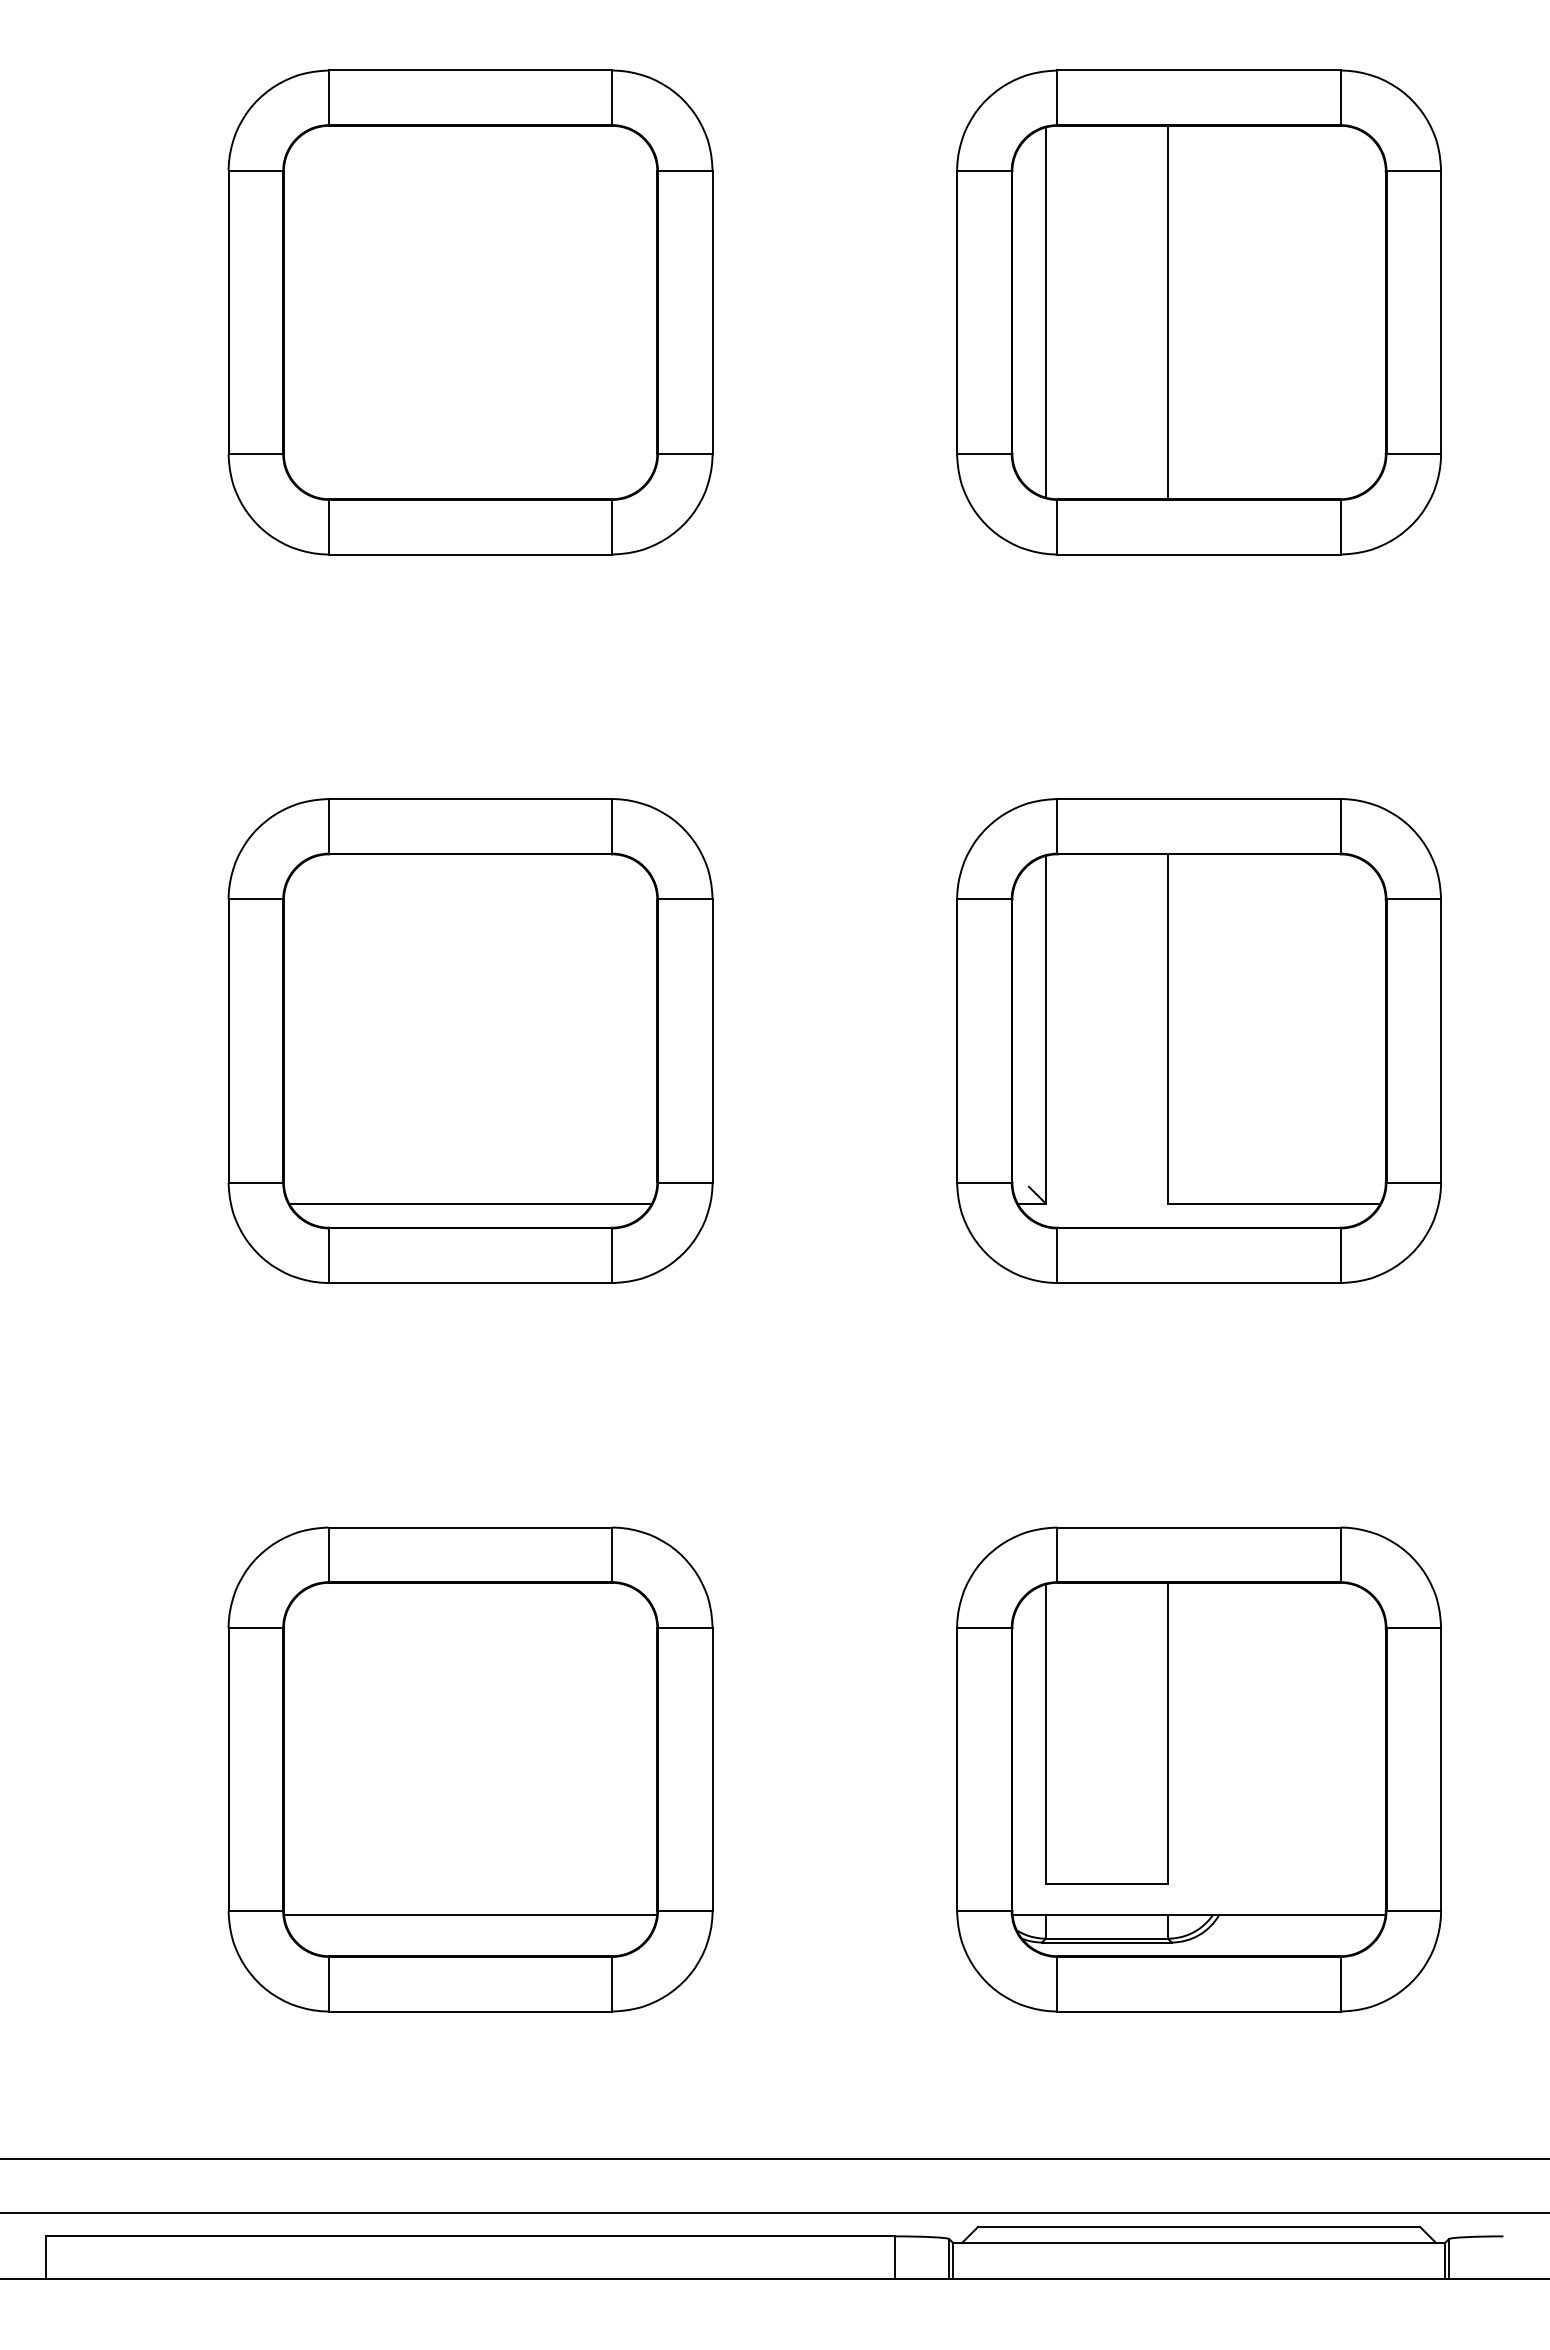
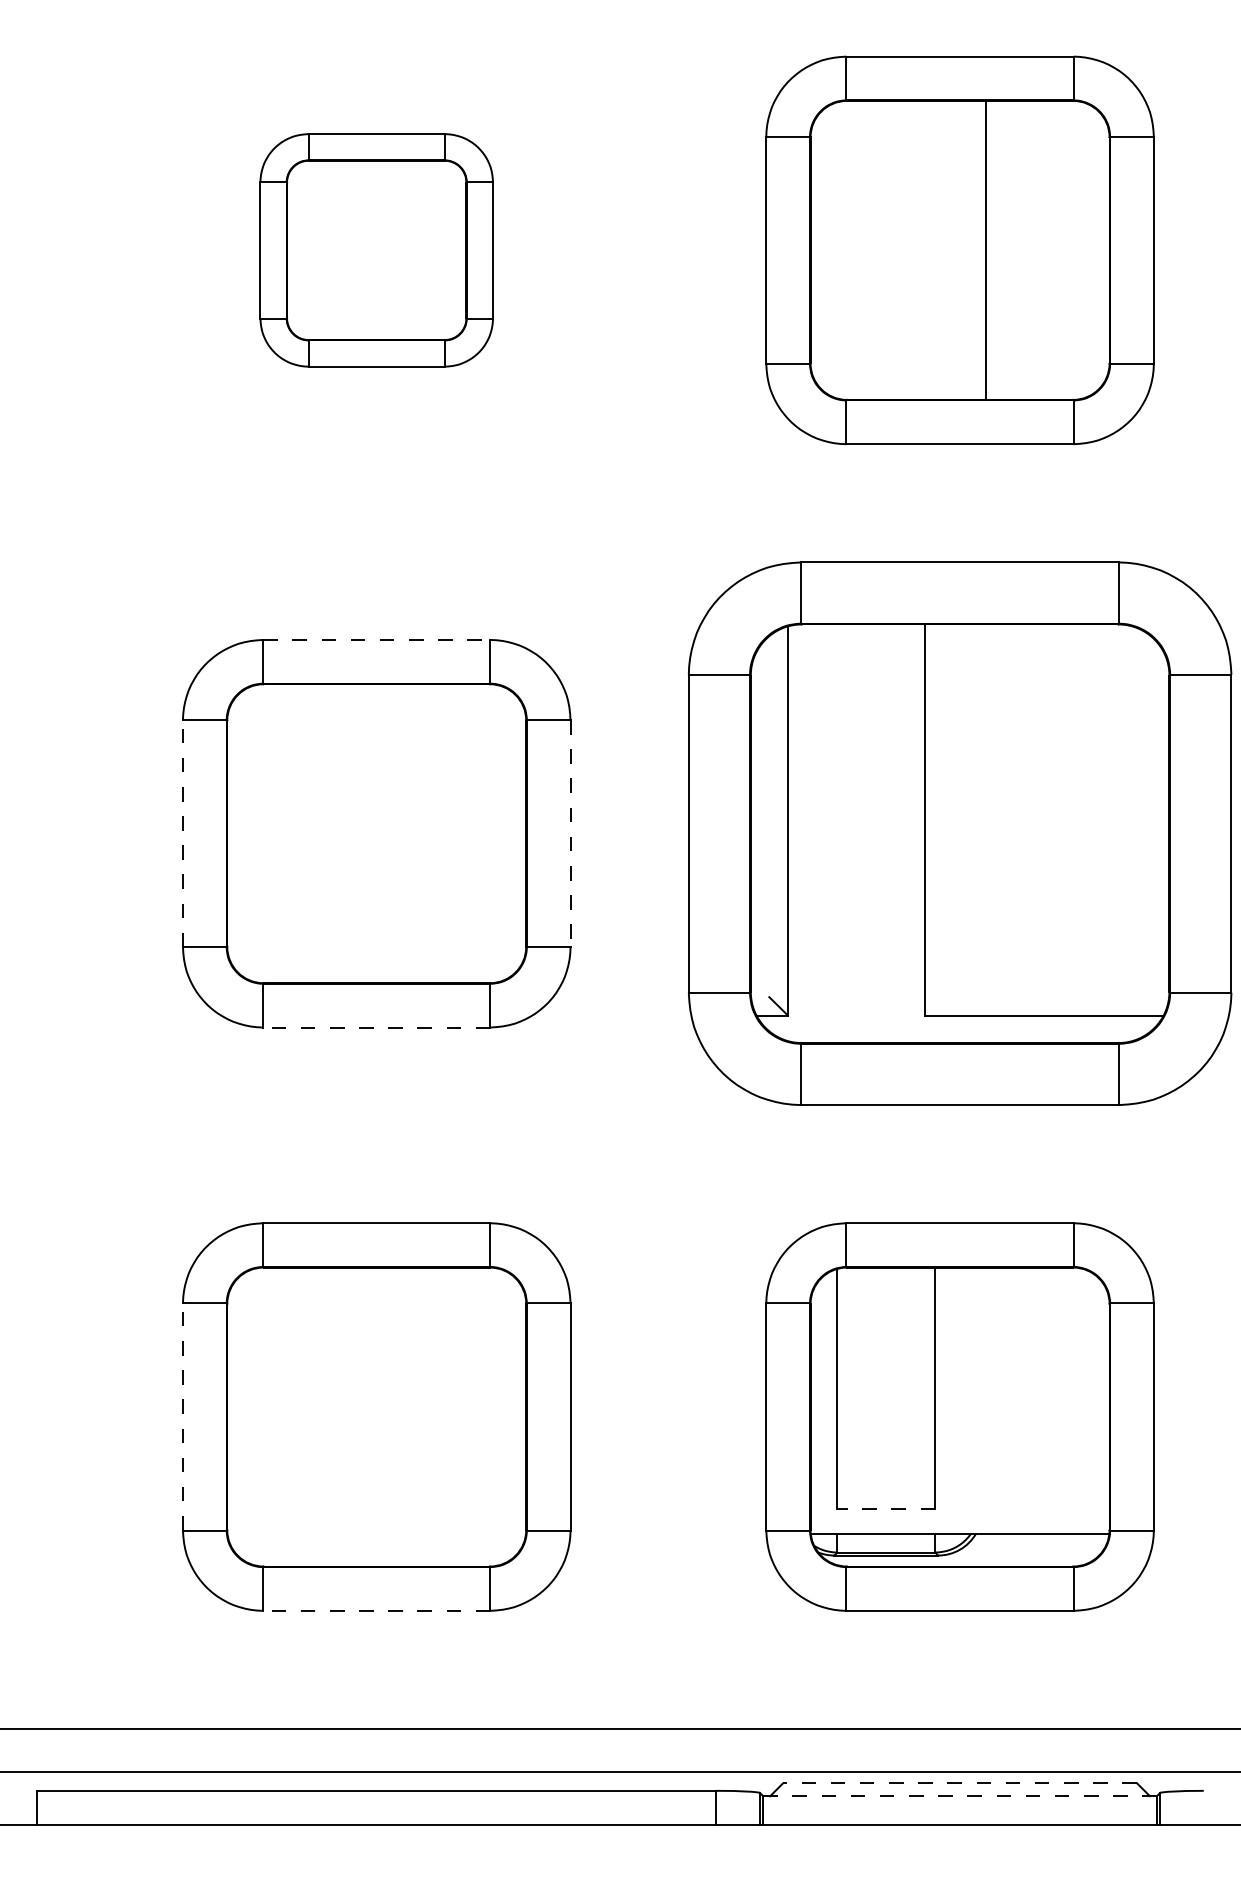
part: (470, 312) -> (376, 250), size x0.6
line: (1045, 312) -> (837, 250), removed
line: (1167, 312) -> (985, 250), moved
line: (470, 799) -> (376, 640), solid -> dashed
part: (1198, 1040) -> (959, 833), size x1.4
line: (228, 1041) -> (182, 834), solid -> dashed
line: (712, 1041) -> (570, 834), solid -> dashed
line: (470, 1203) -> (376, 963), removed
line: (470, 1283) -> (376, 1027), solid -> dashed
line: (228, 1769) -> (182, 1417), solid -> dashed
line: (1106, 1884) -> (885, 1509), solid -> dashed
line: (470, 1915) -> (376, 1533), removed
line: (470, 2011) -> (376, 1610), solid -> dashed
line: (1199, 2226) -> (960, 1782), solid -> dashed
line: (1199, 2243) -> (960, 1796), solid -> dashed

